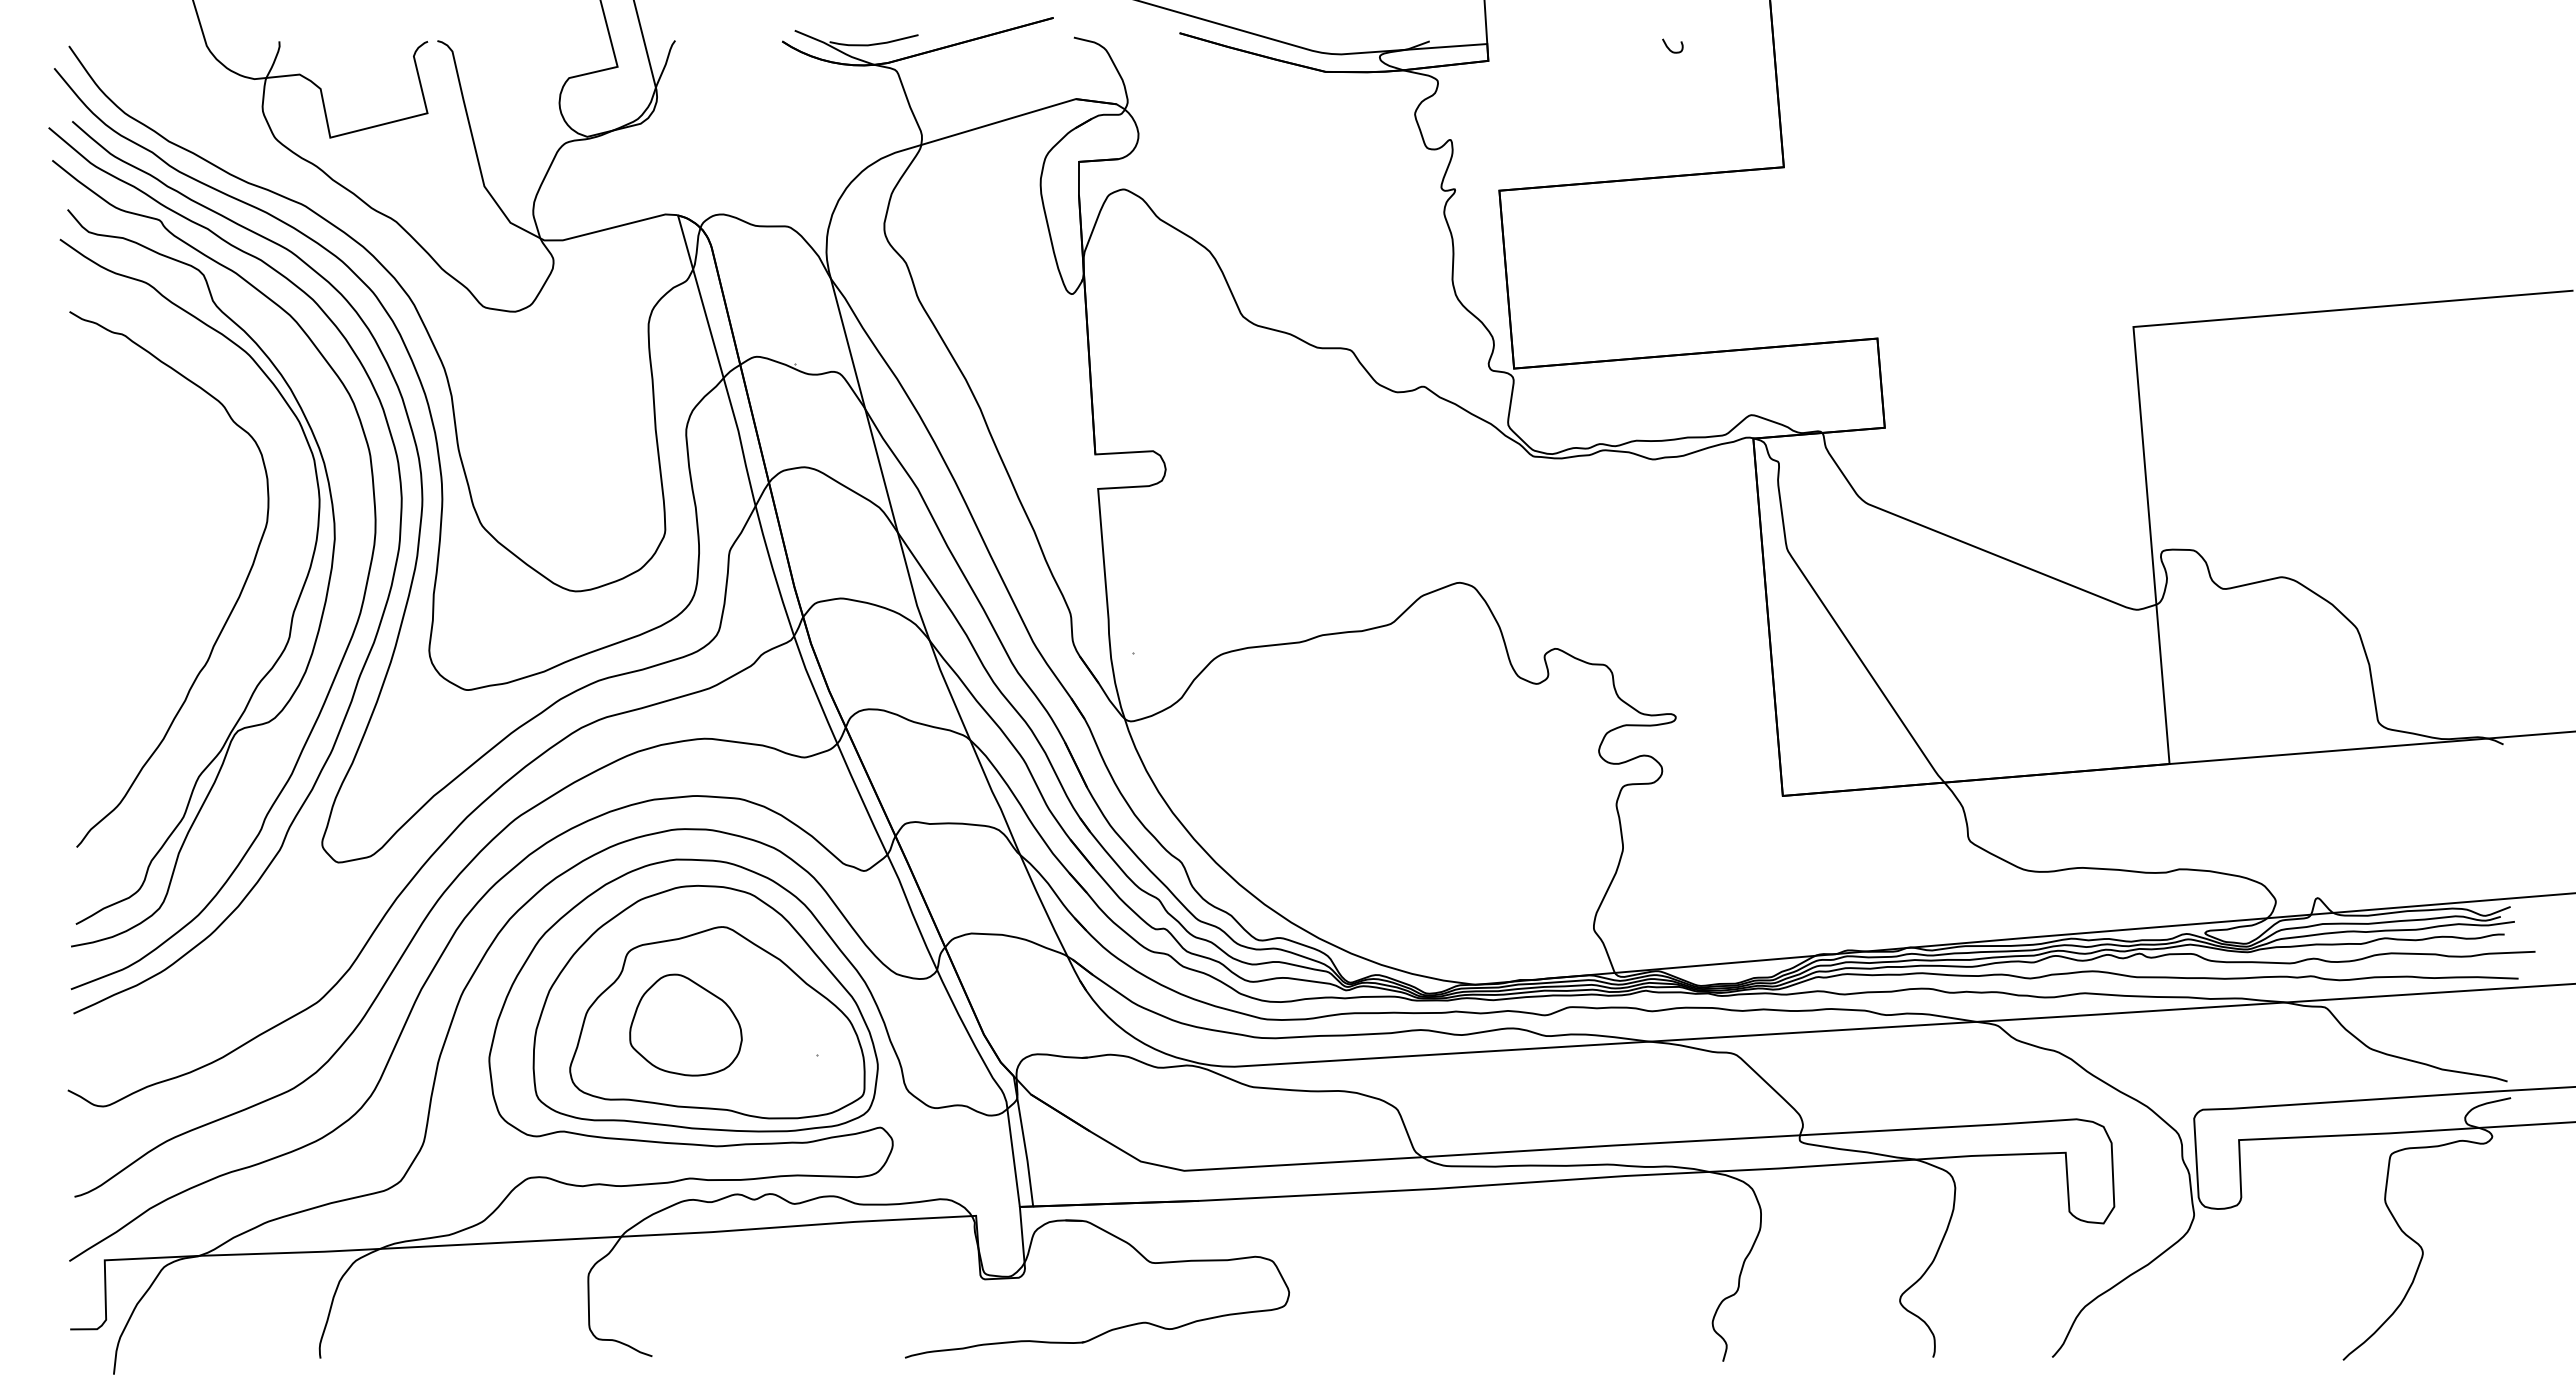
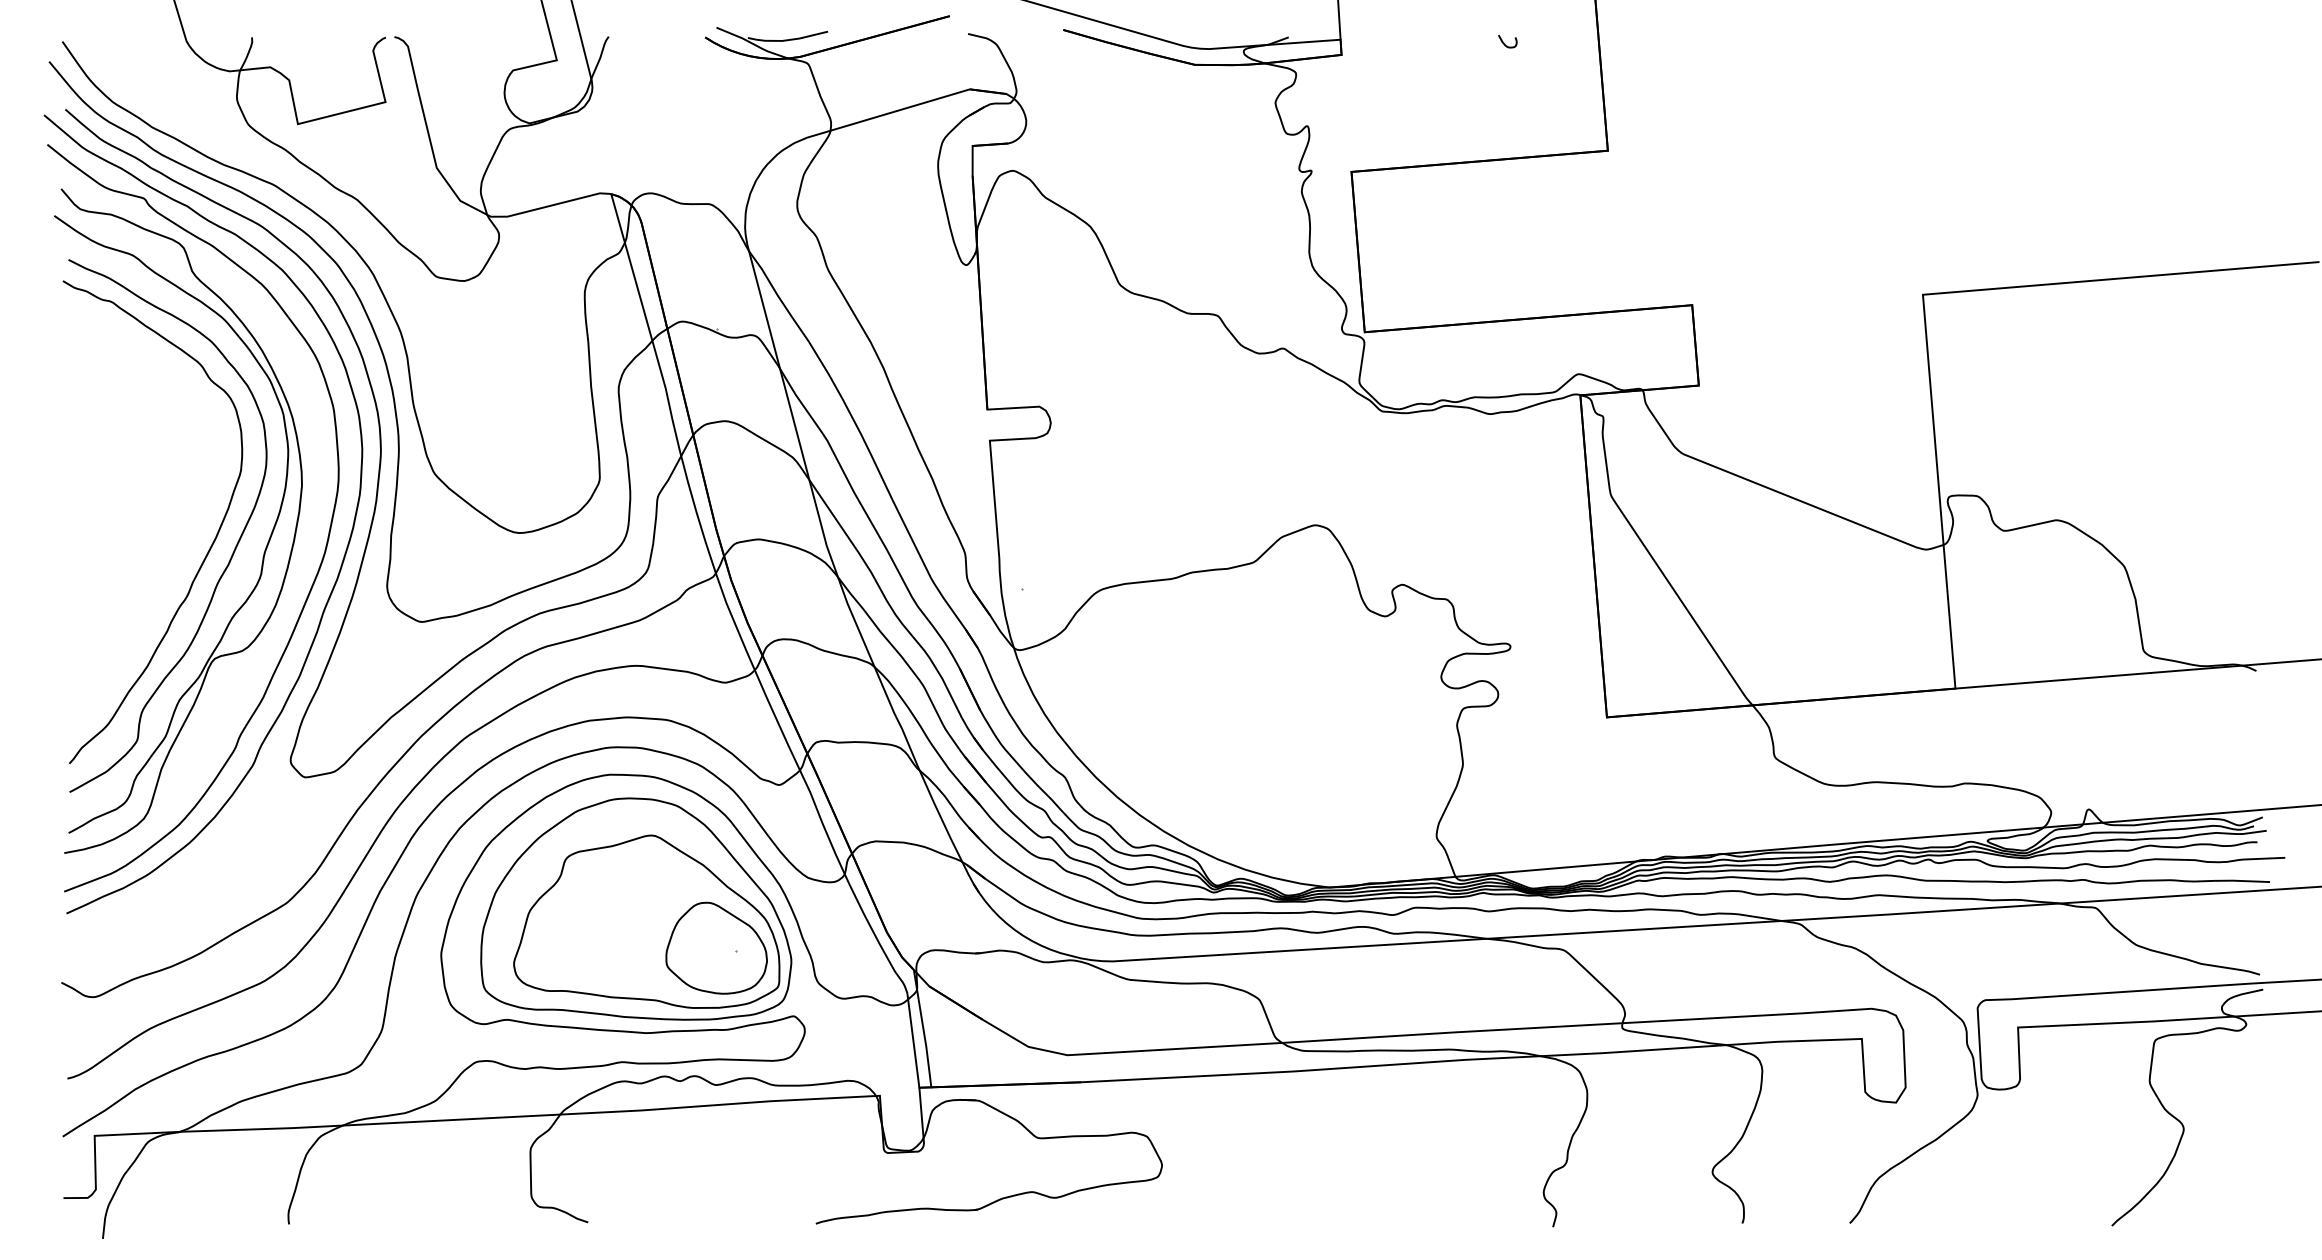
curve: (258, 611) -> (233, 551), added
part: (685, 1024) -> (716, 947), moved

